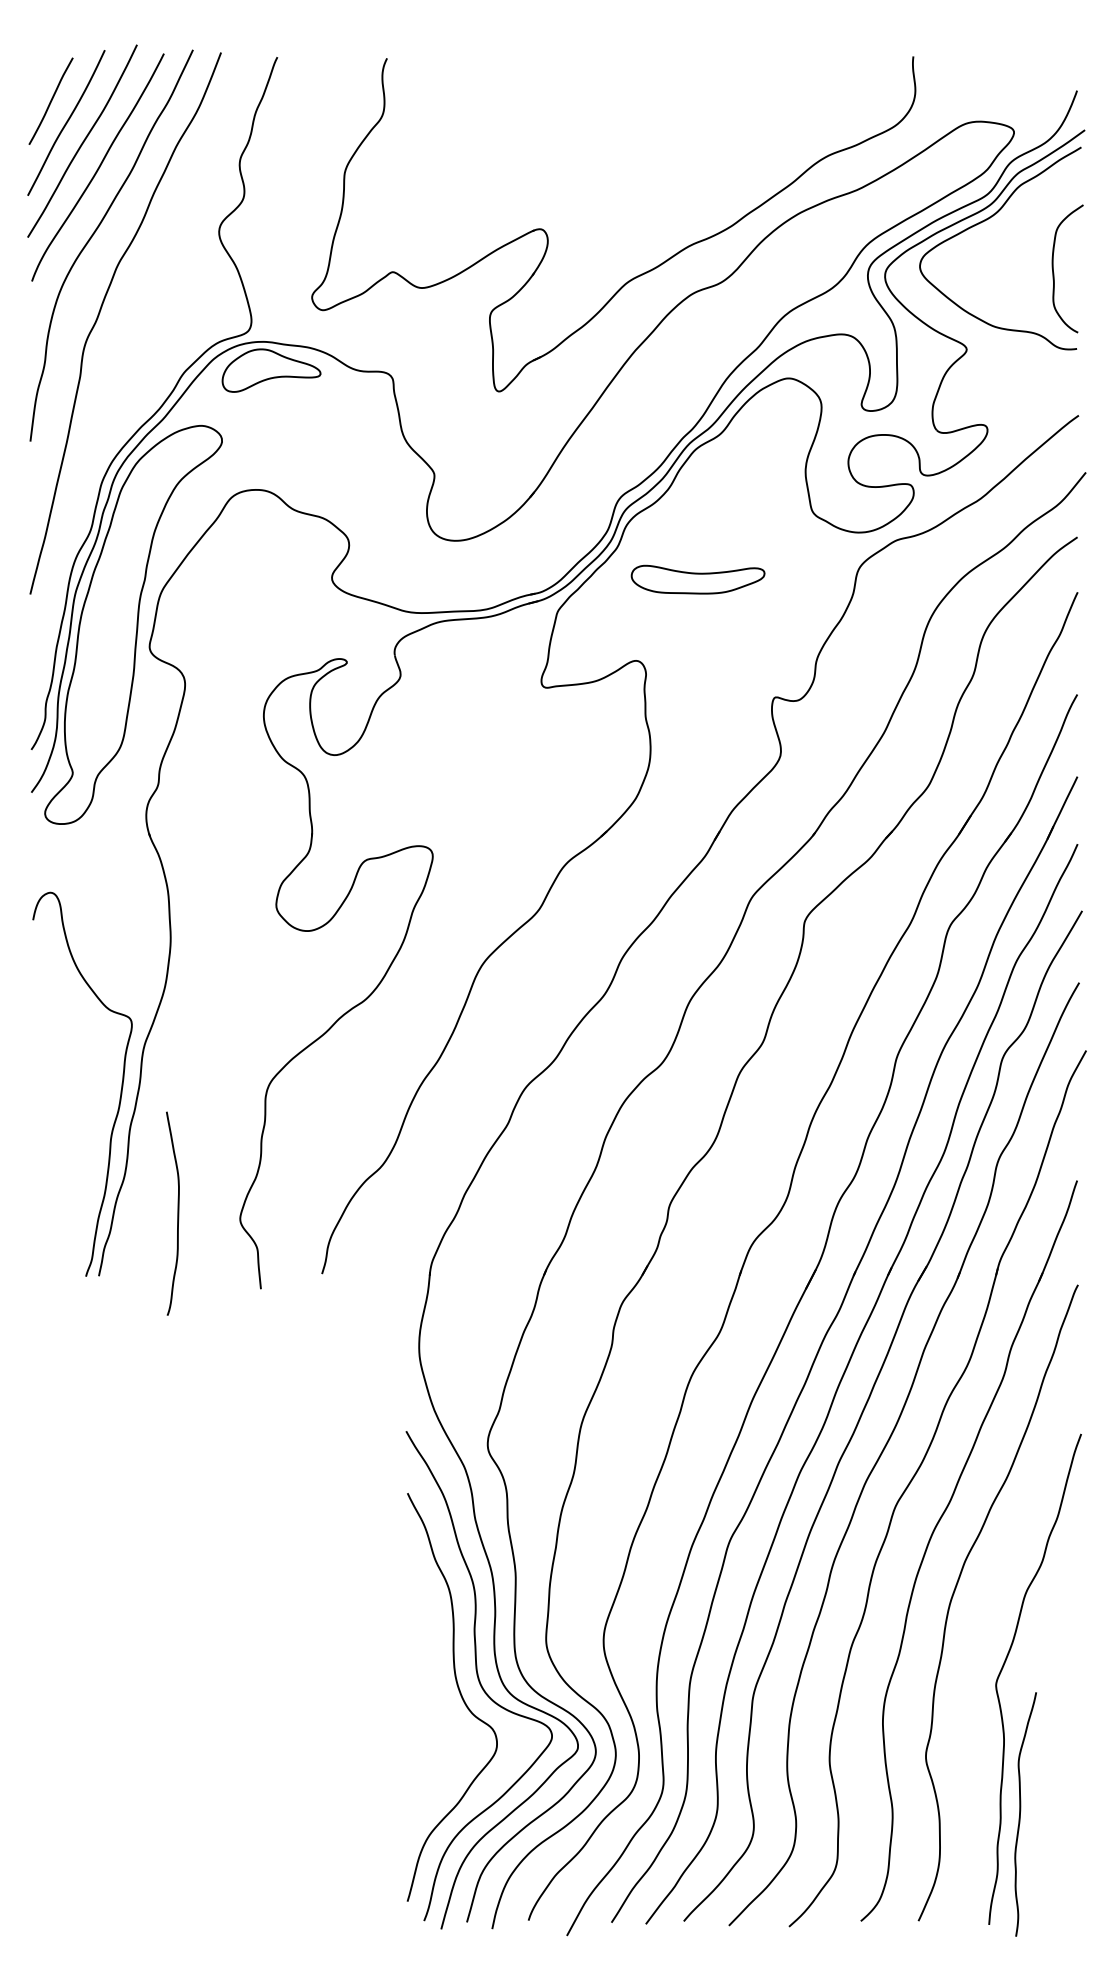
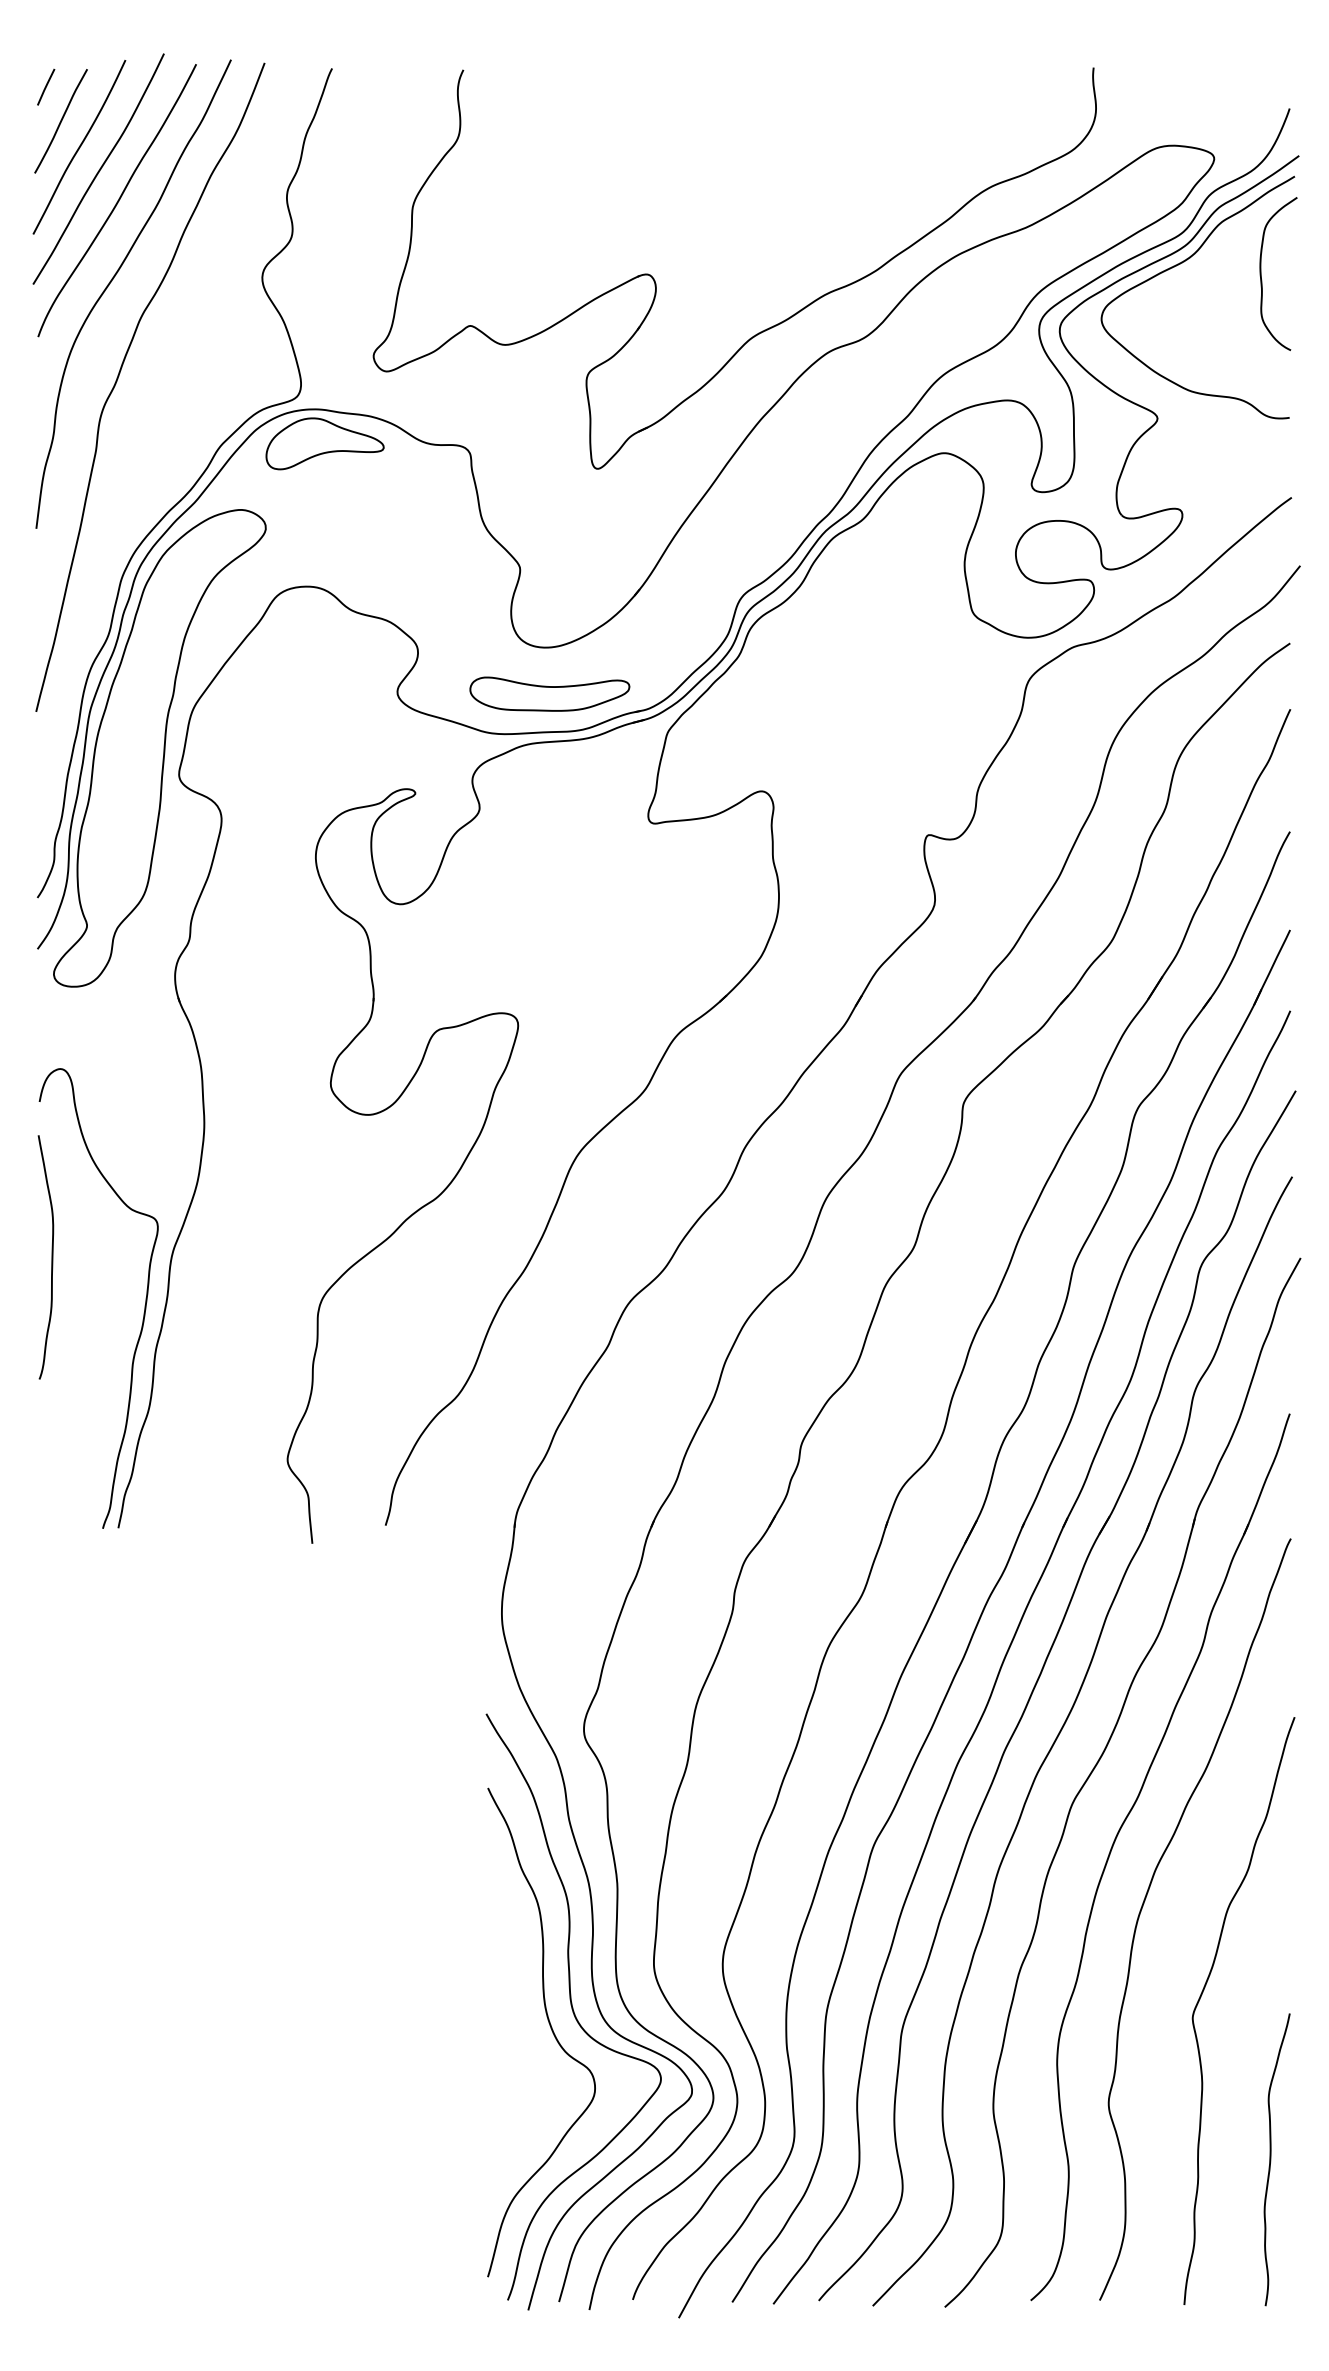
line: (38, 72) -> (46, 86), added
curve: (1053, 268) -> (1261, 273), moved
part: (697, 579) -> (549, 693), moved
curve: (177, 1213) -> (51, 1257), moved
curve: (1020, 1814) -> (1271, 2159), moved

